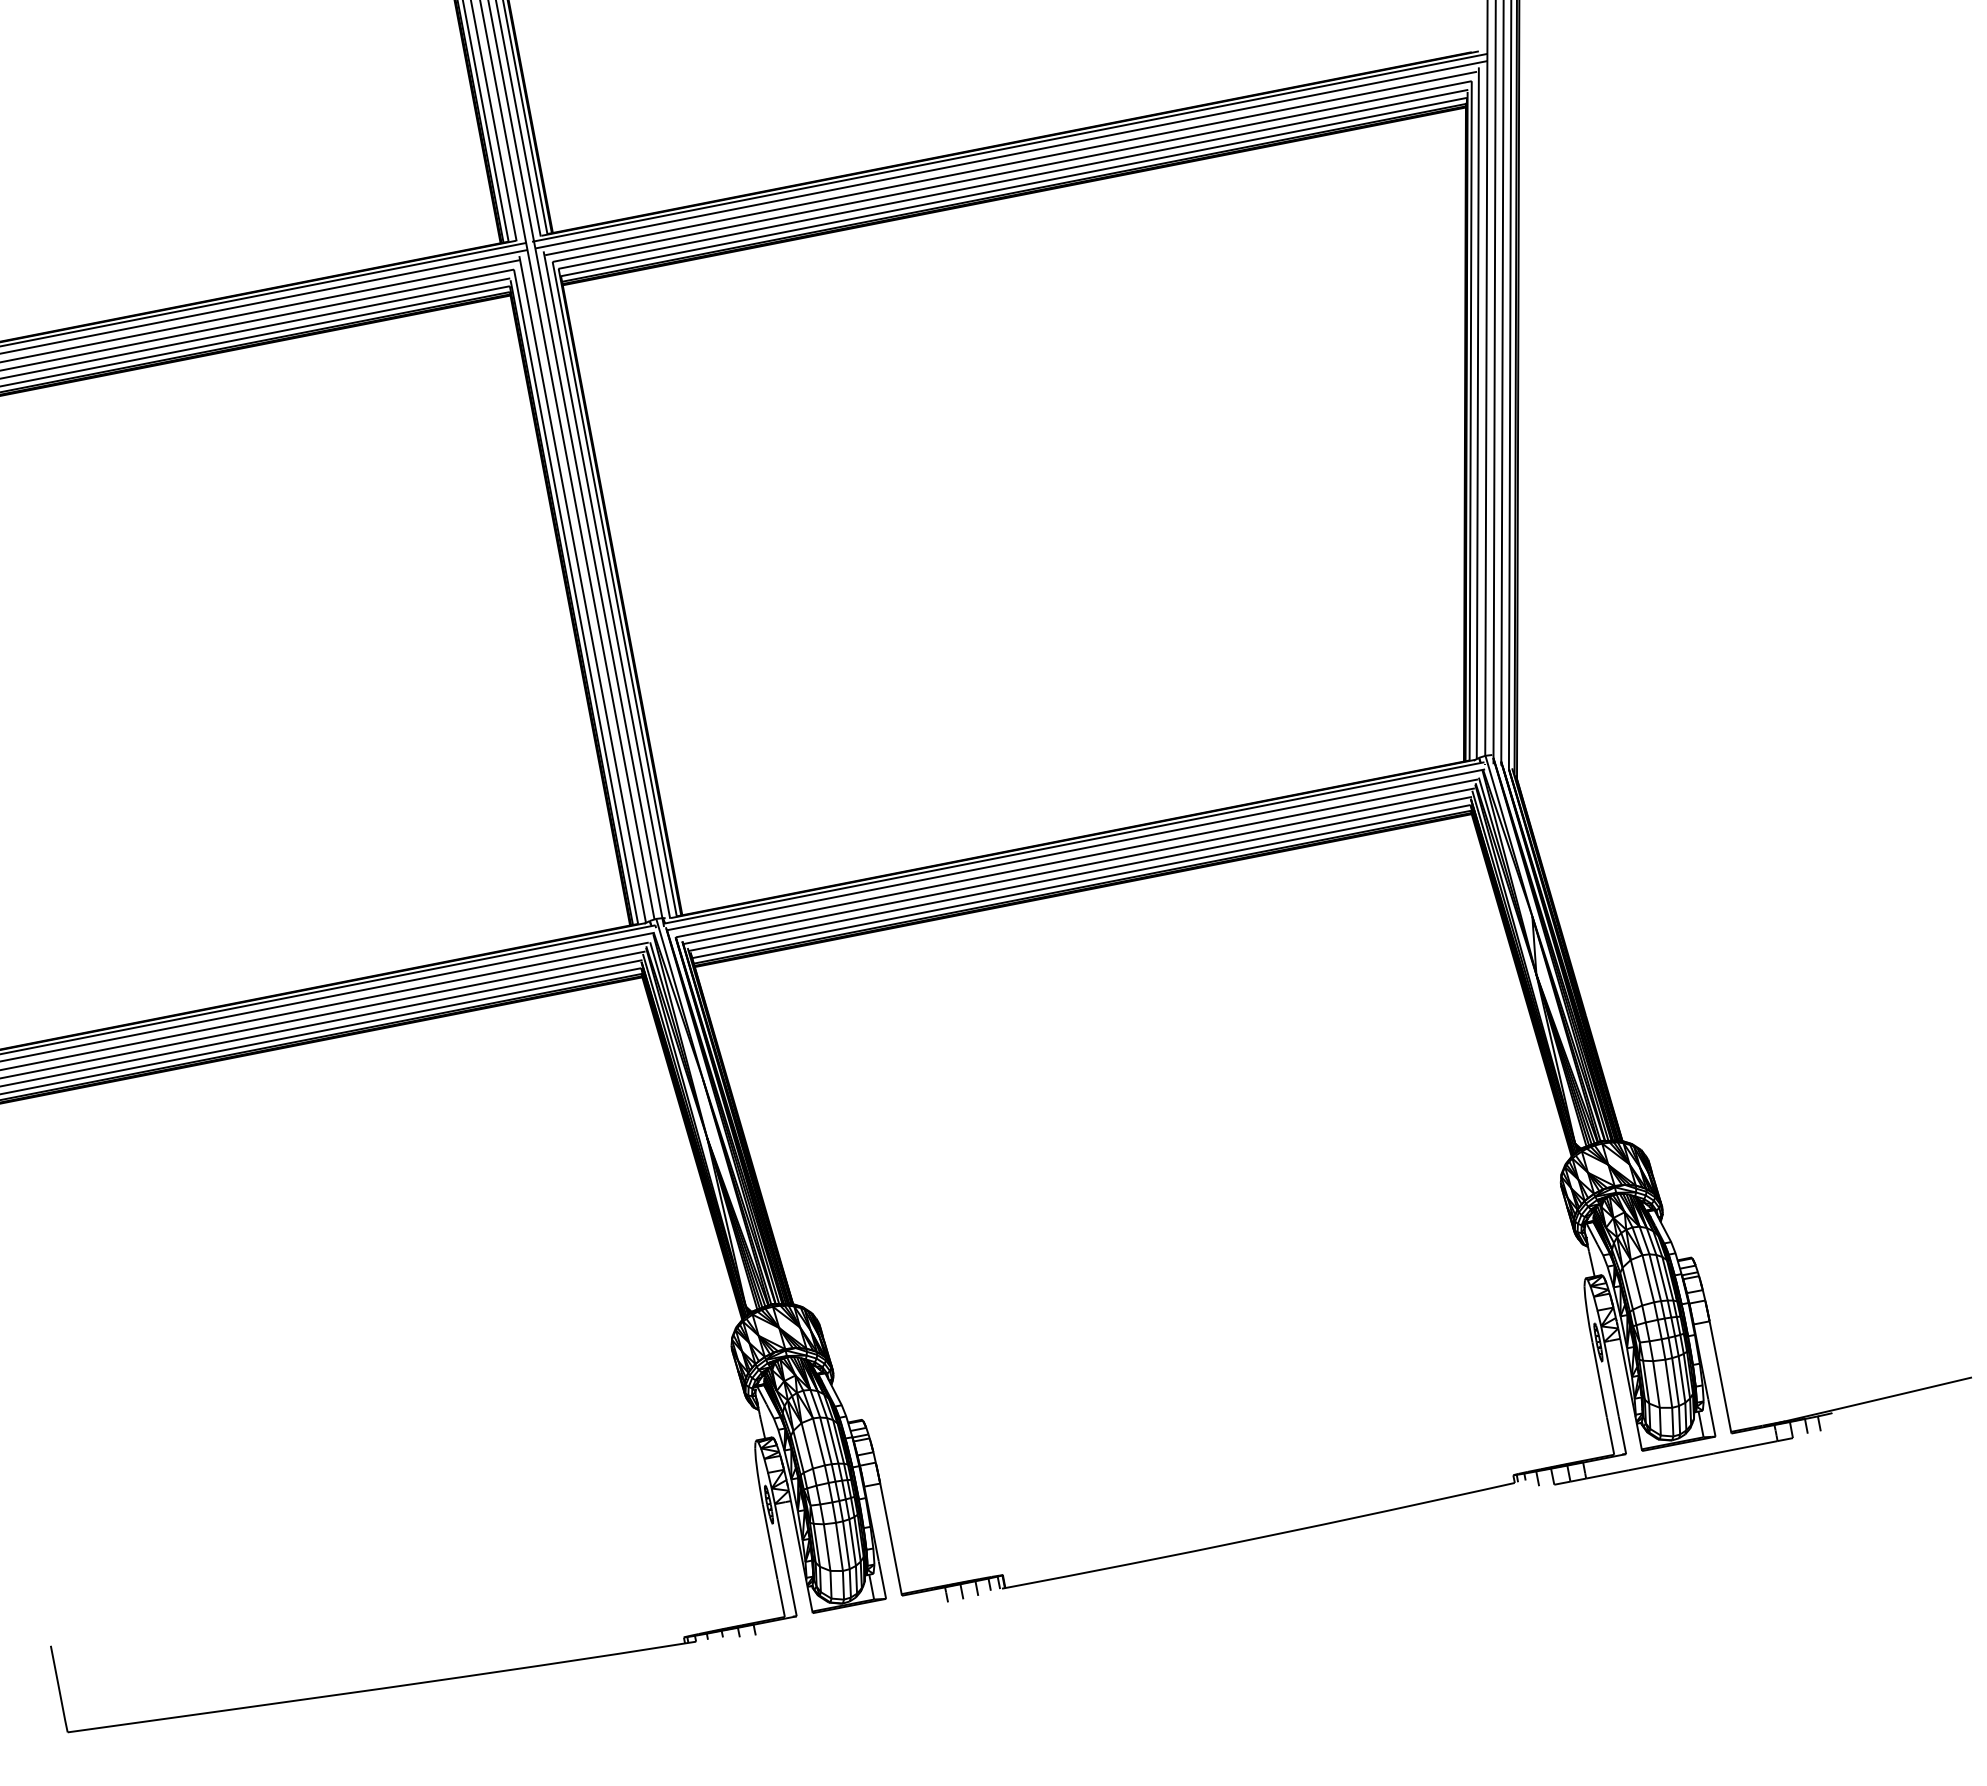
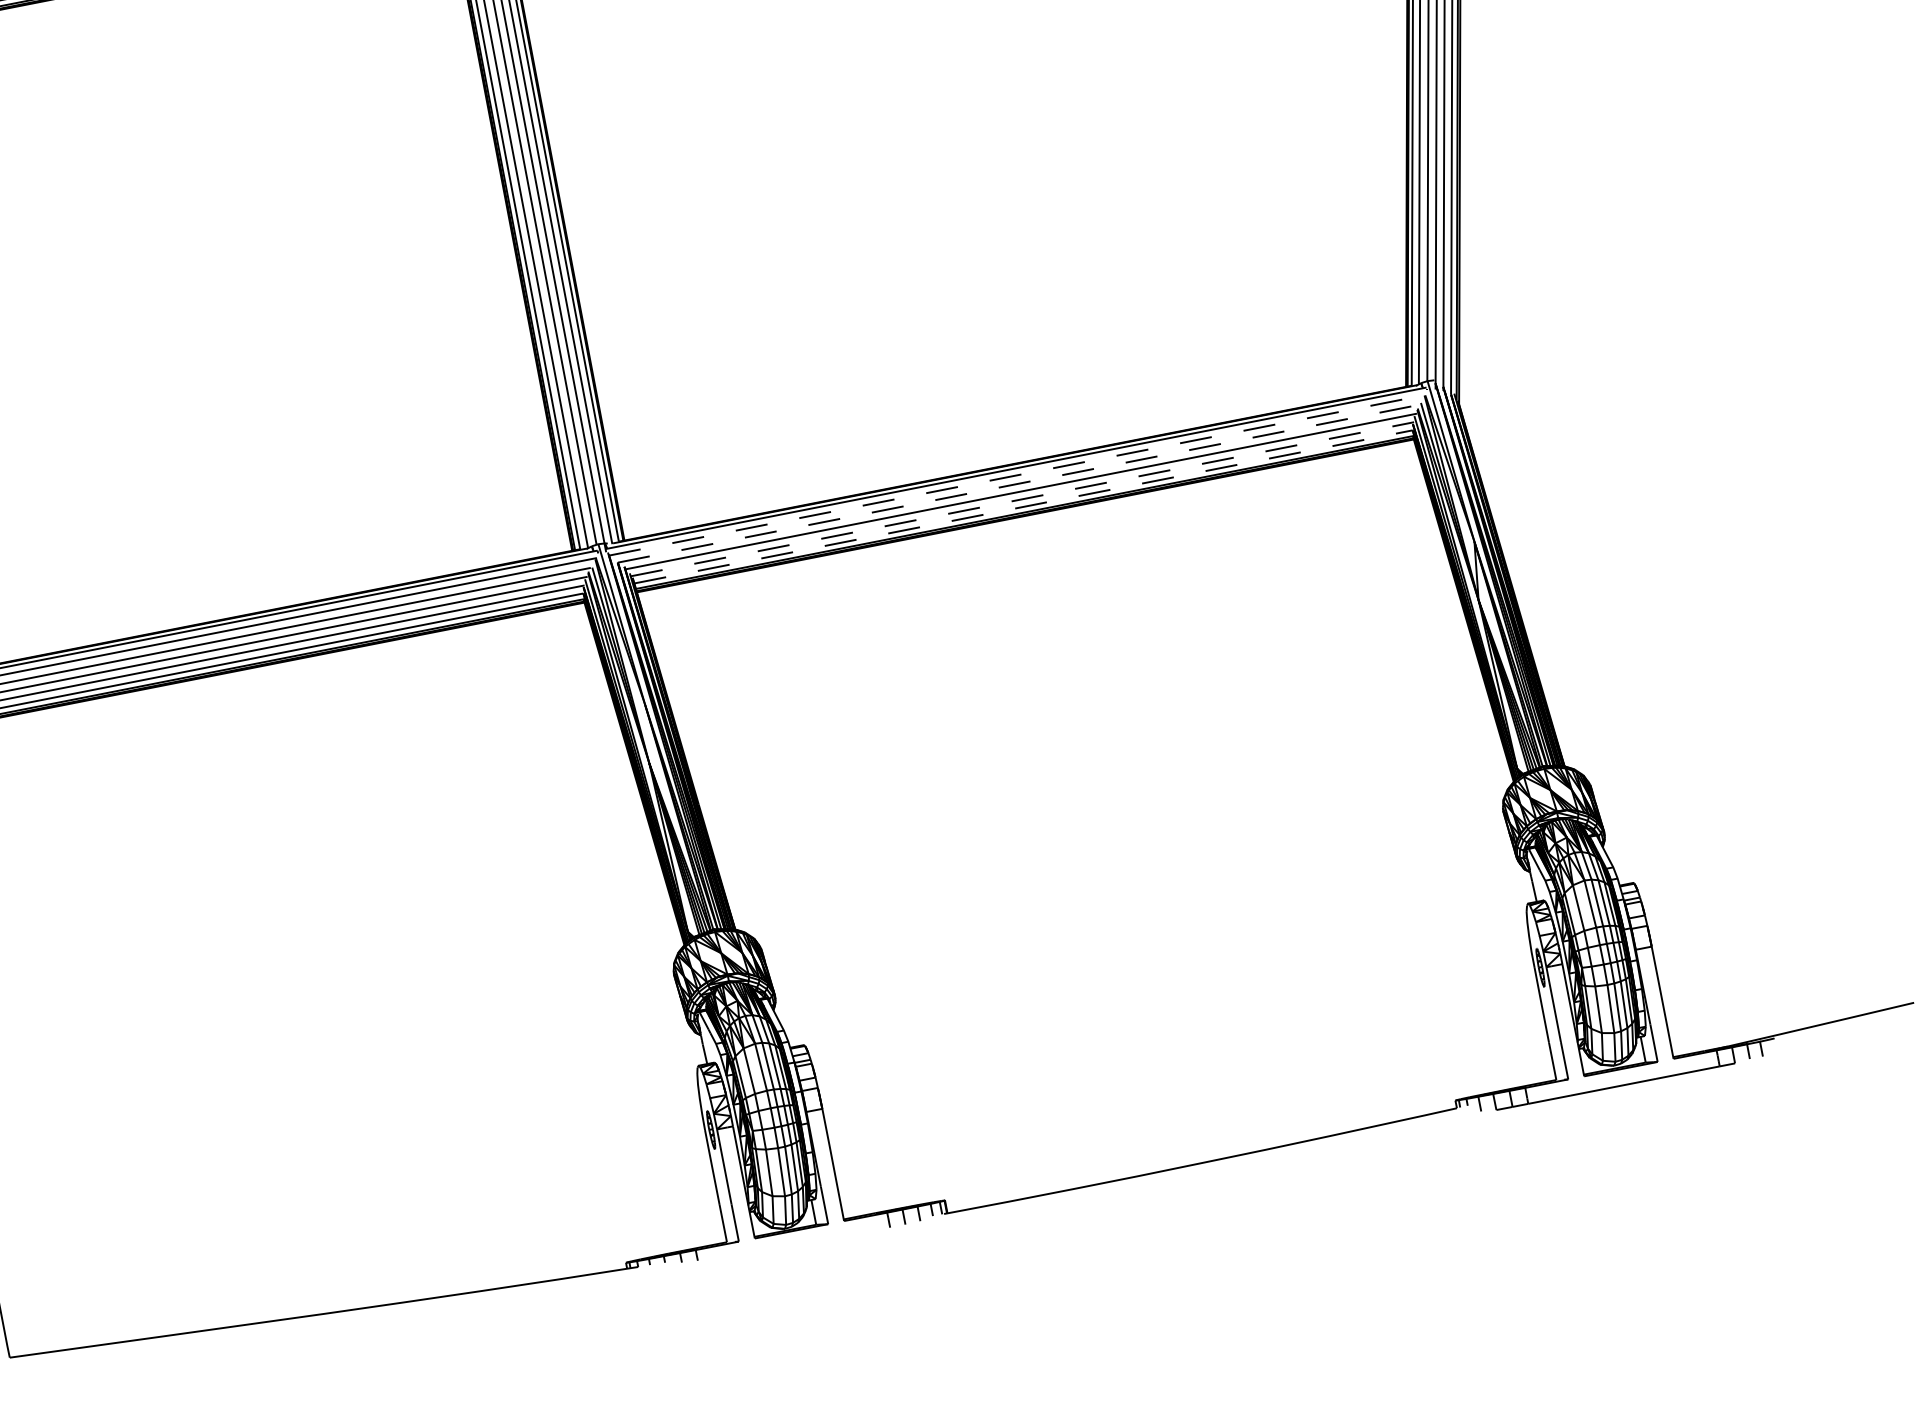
line: (1076, 849) -> (1018, 474), solid -> dashed
line: (1076, 858) -> (1018, 483), solid -> dashed
line: (1080, 873) -> (1022, 498), solid -> dashed
line: (1081, 881) -> (1023, 506), solid -> dashed

